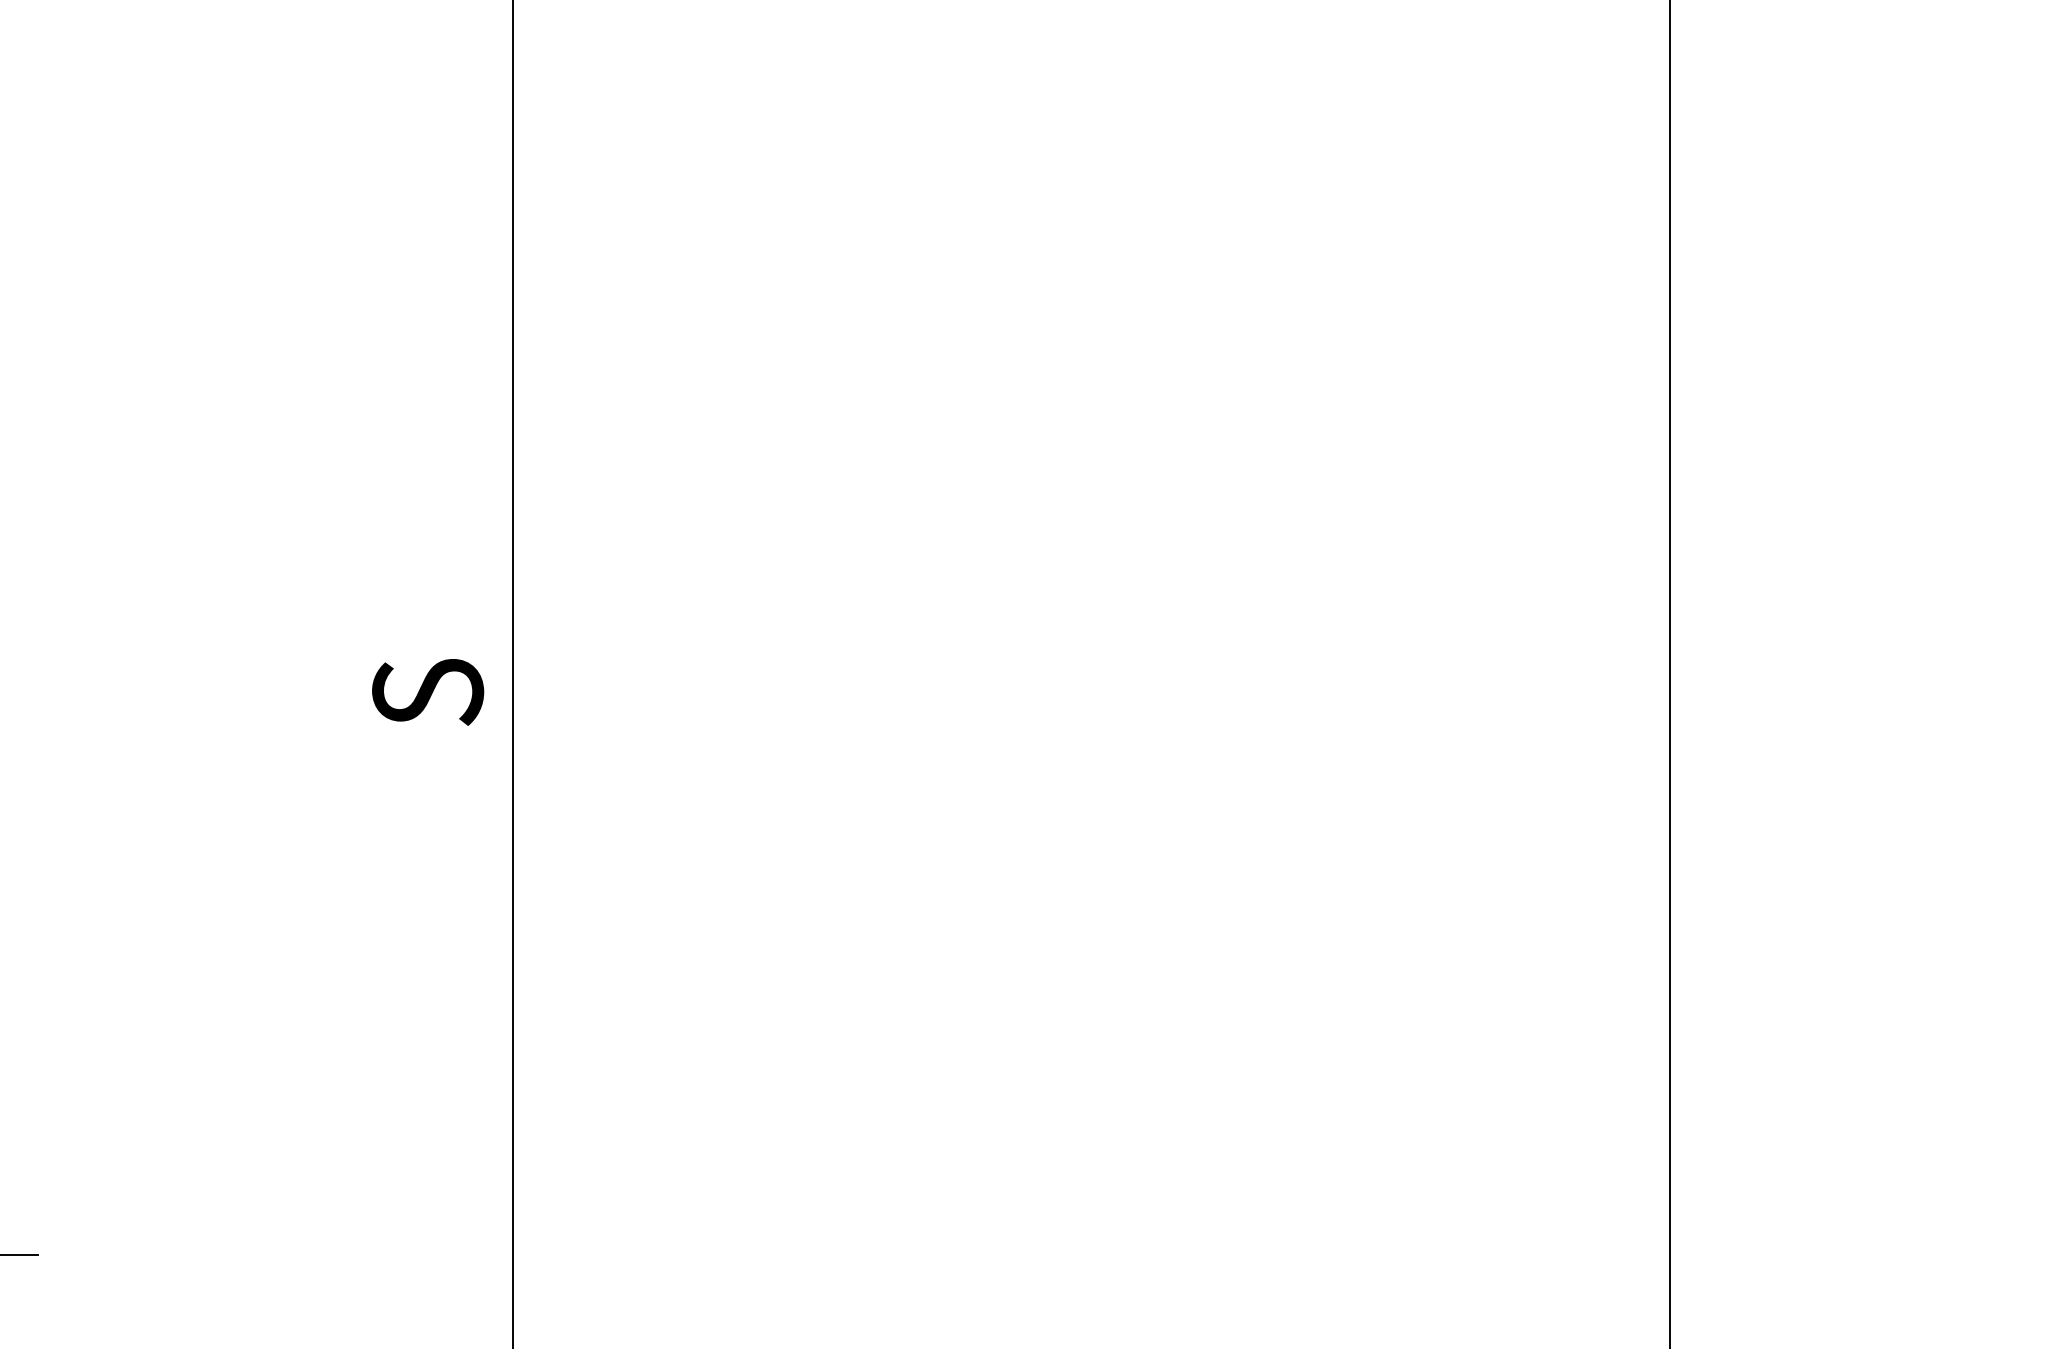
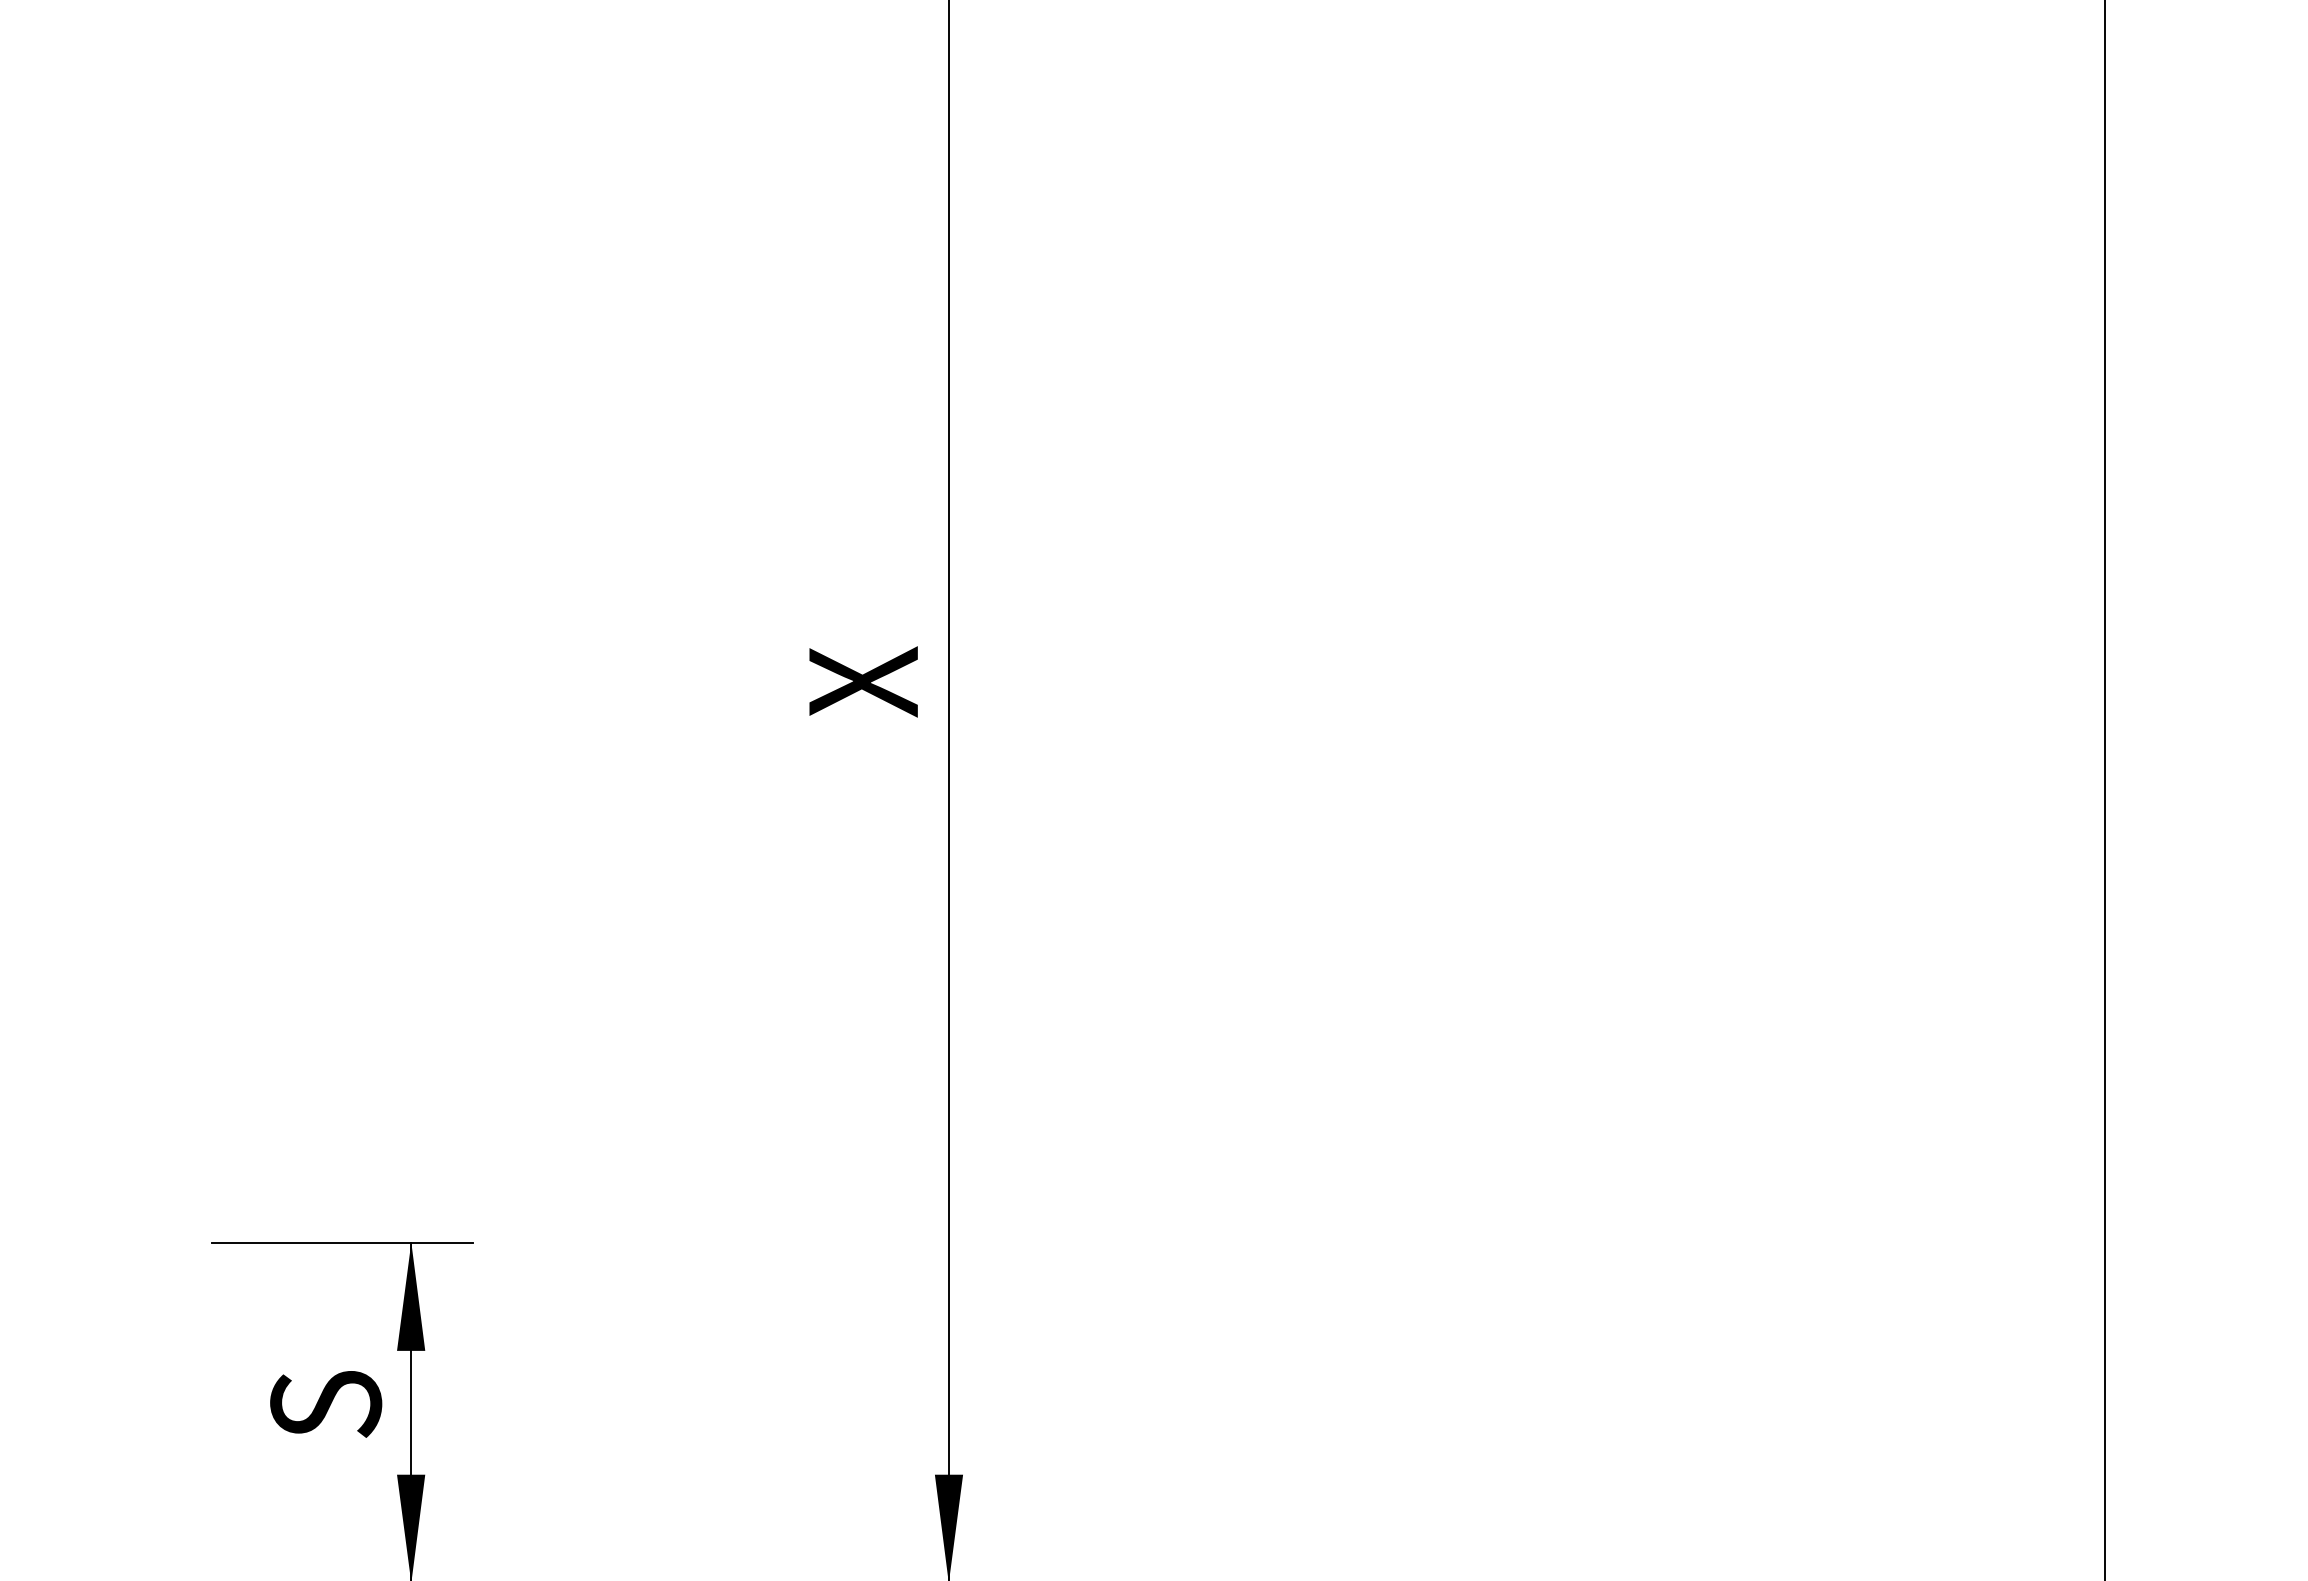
text: (427, 693) -> (863, 681), S -> X

